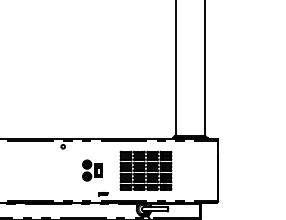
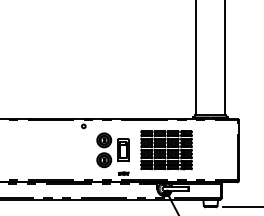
part: (92, 170) -> (113, 150), size x1.67

